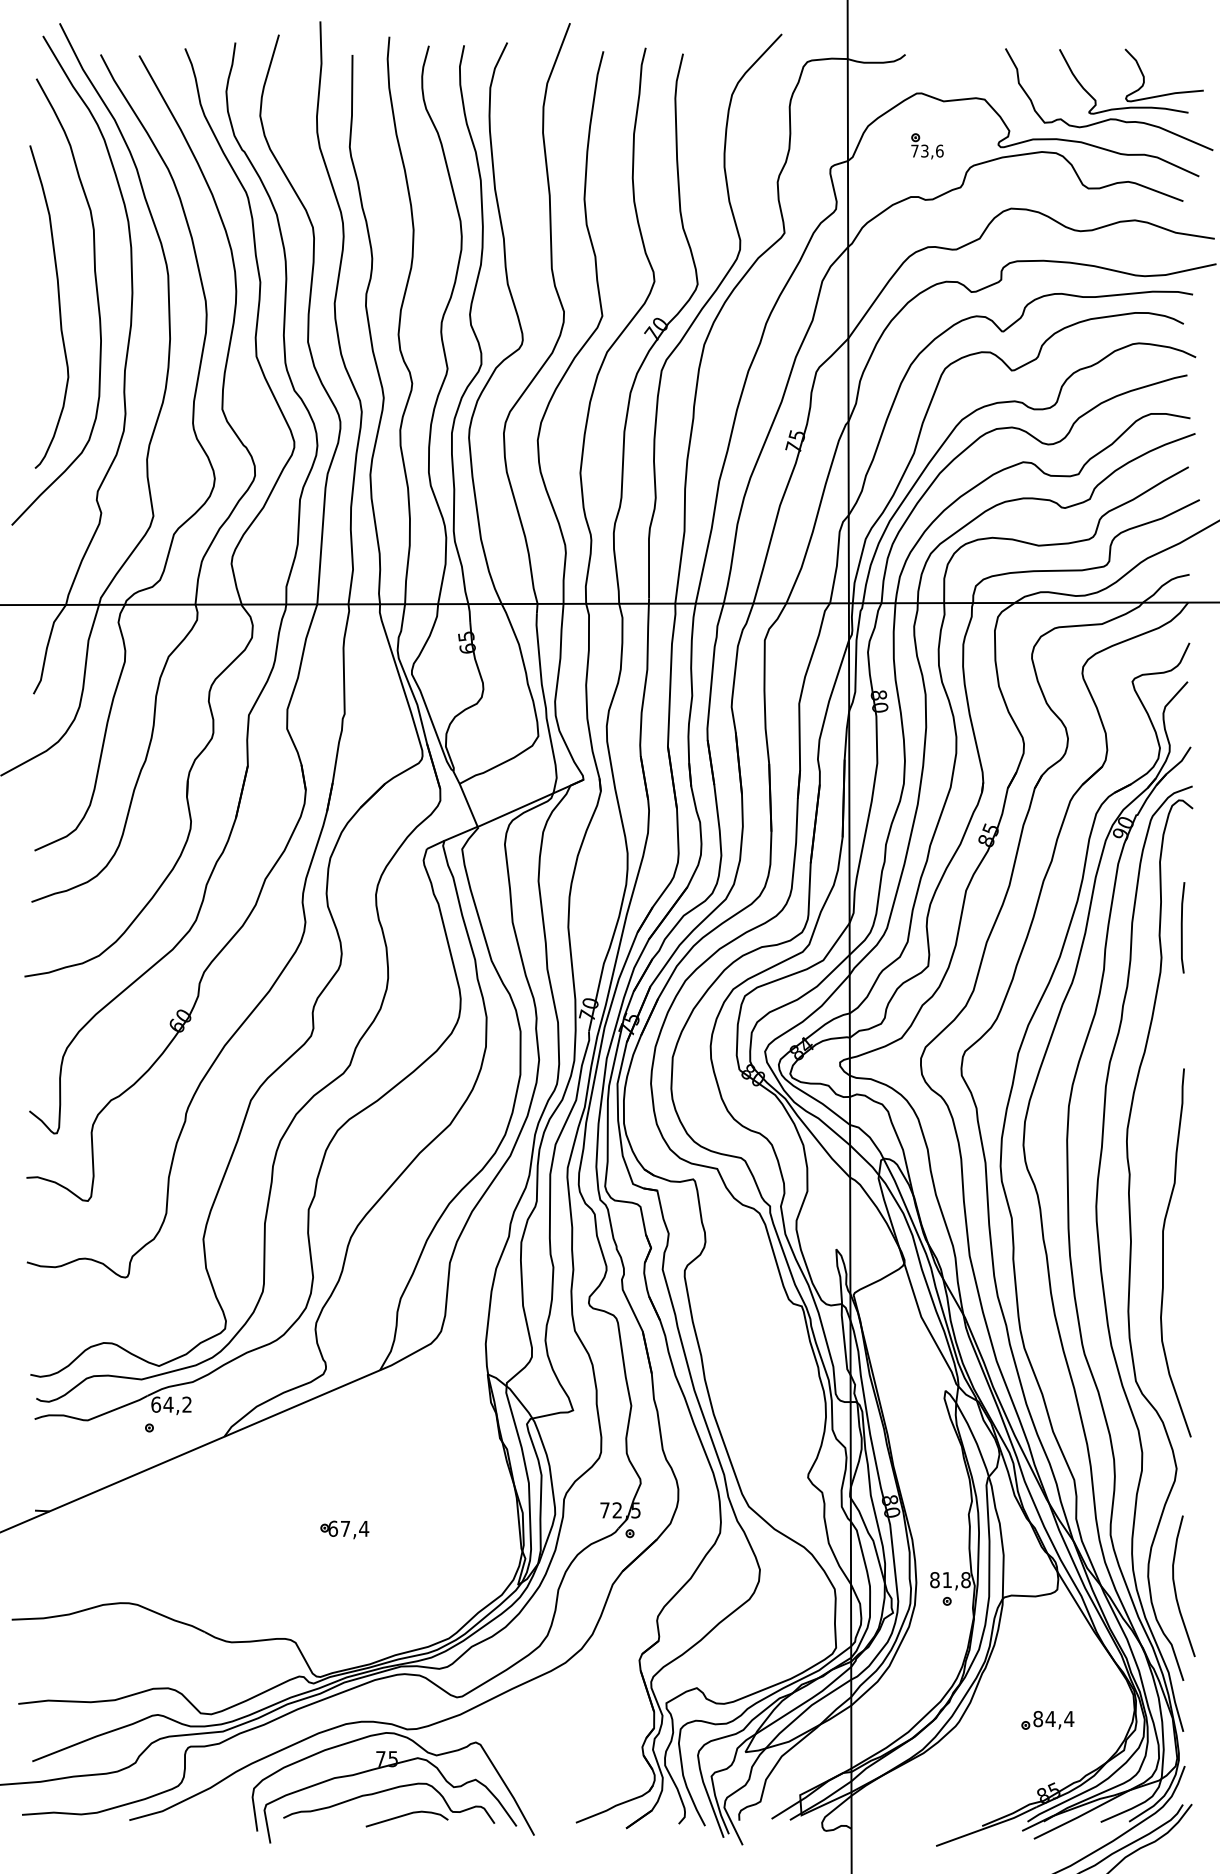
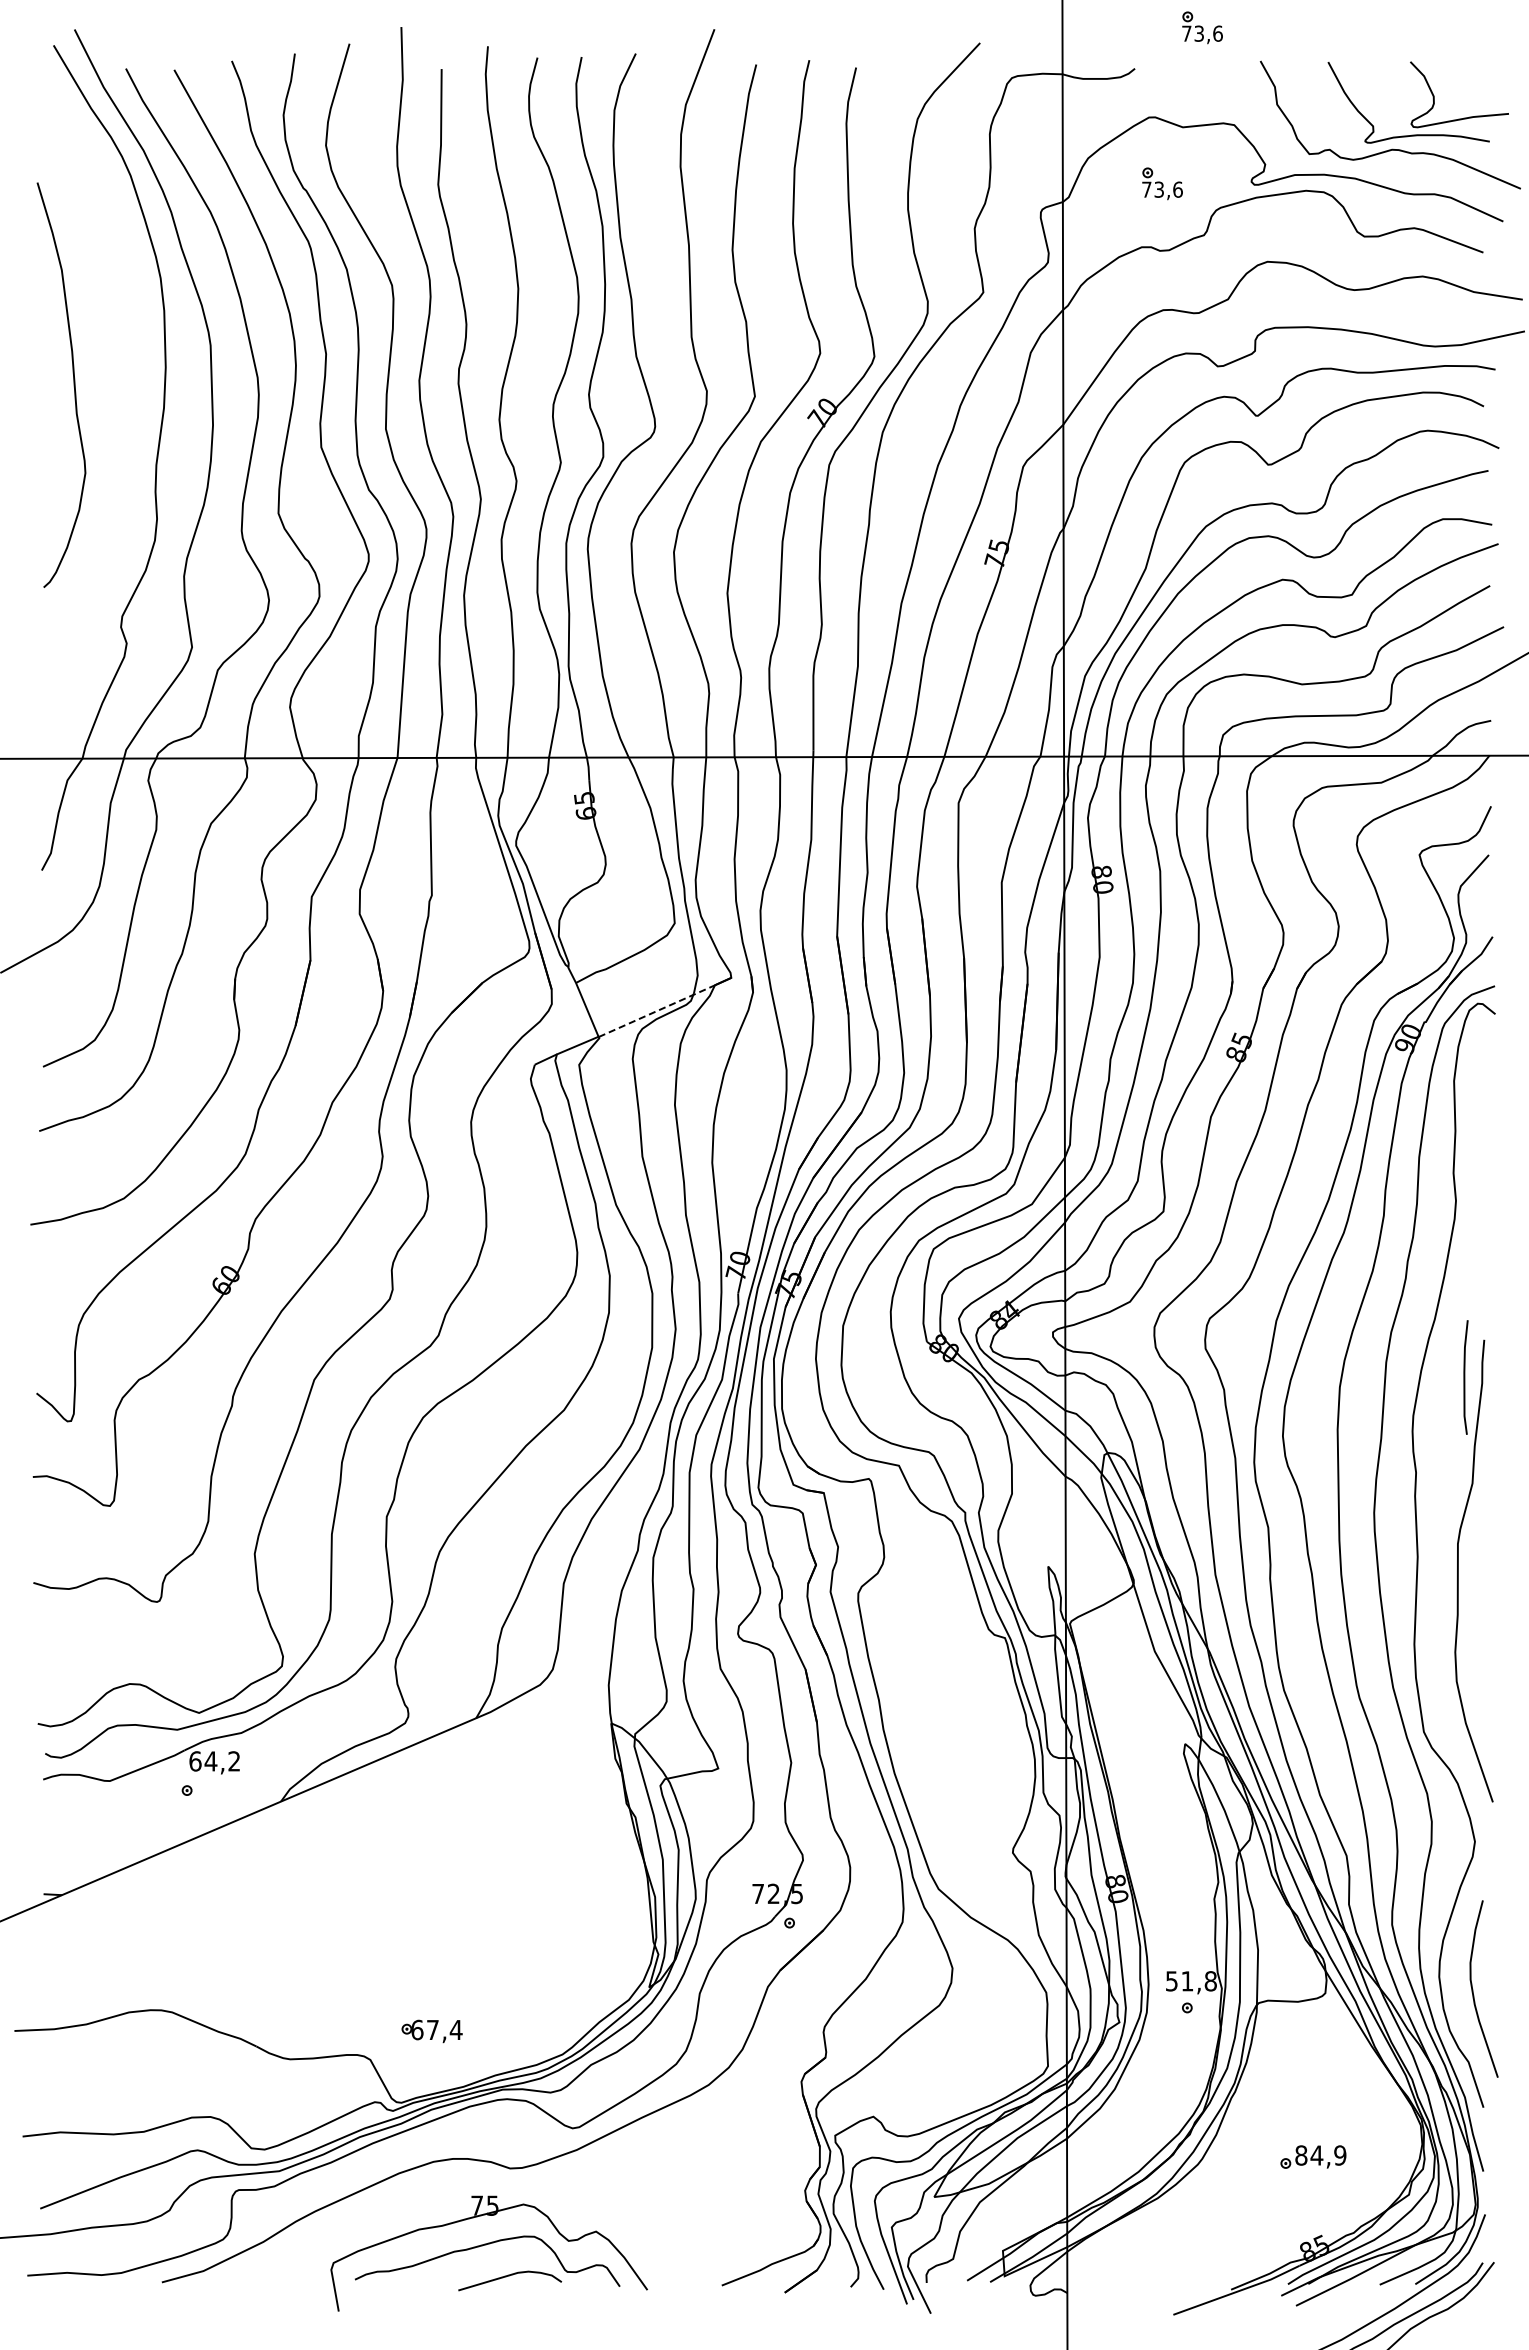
part: (959, 21) -> (1202, 27), added
curve: (97, 300) -> (121, 377), removed
line: (523, 806) -> (656, 1011), solid -> dashed
line: (1182, 927) -> (1465, 1377), moved
part: (344, 1530) -> (431, 2031), moved
text: (934, 1580) -> (1171, 1981), 81,8 -> 51,8
text: (1068, 1719) -> (1339, 2155), 84,4 -> 84,9
curve: (420, 1747) -> (526, 2191), removed

